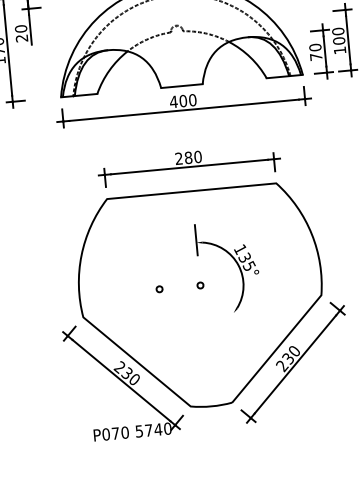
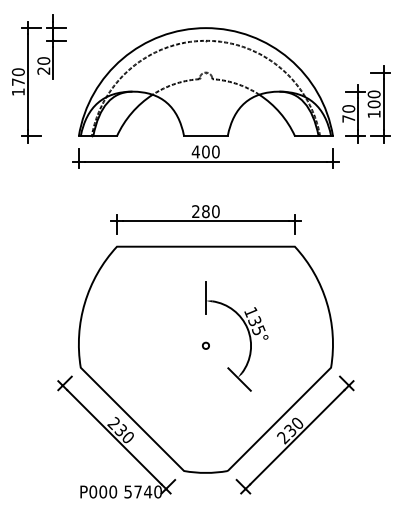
part: (159, 289) -> (162, 345), removed
line: (235, 314) -> (239, 379), added
text: (115, 433) -> (103, 491), P070 -> P000

